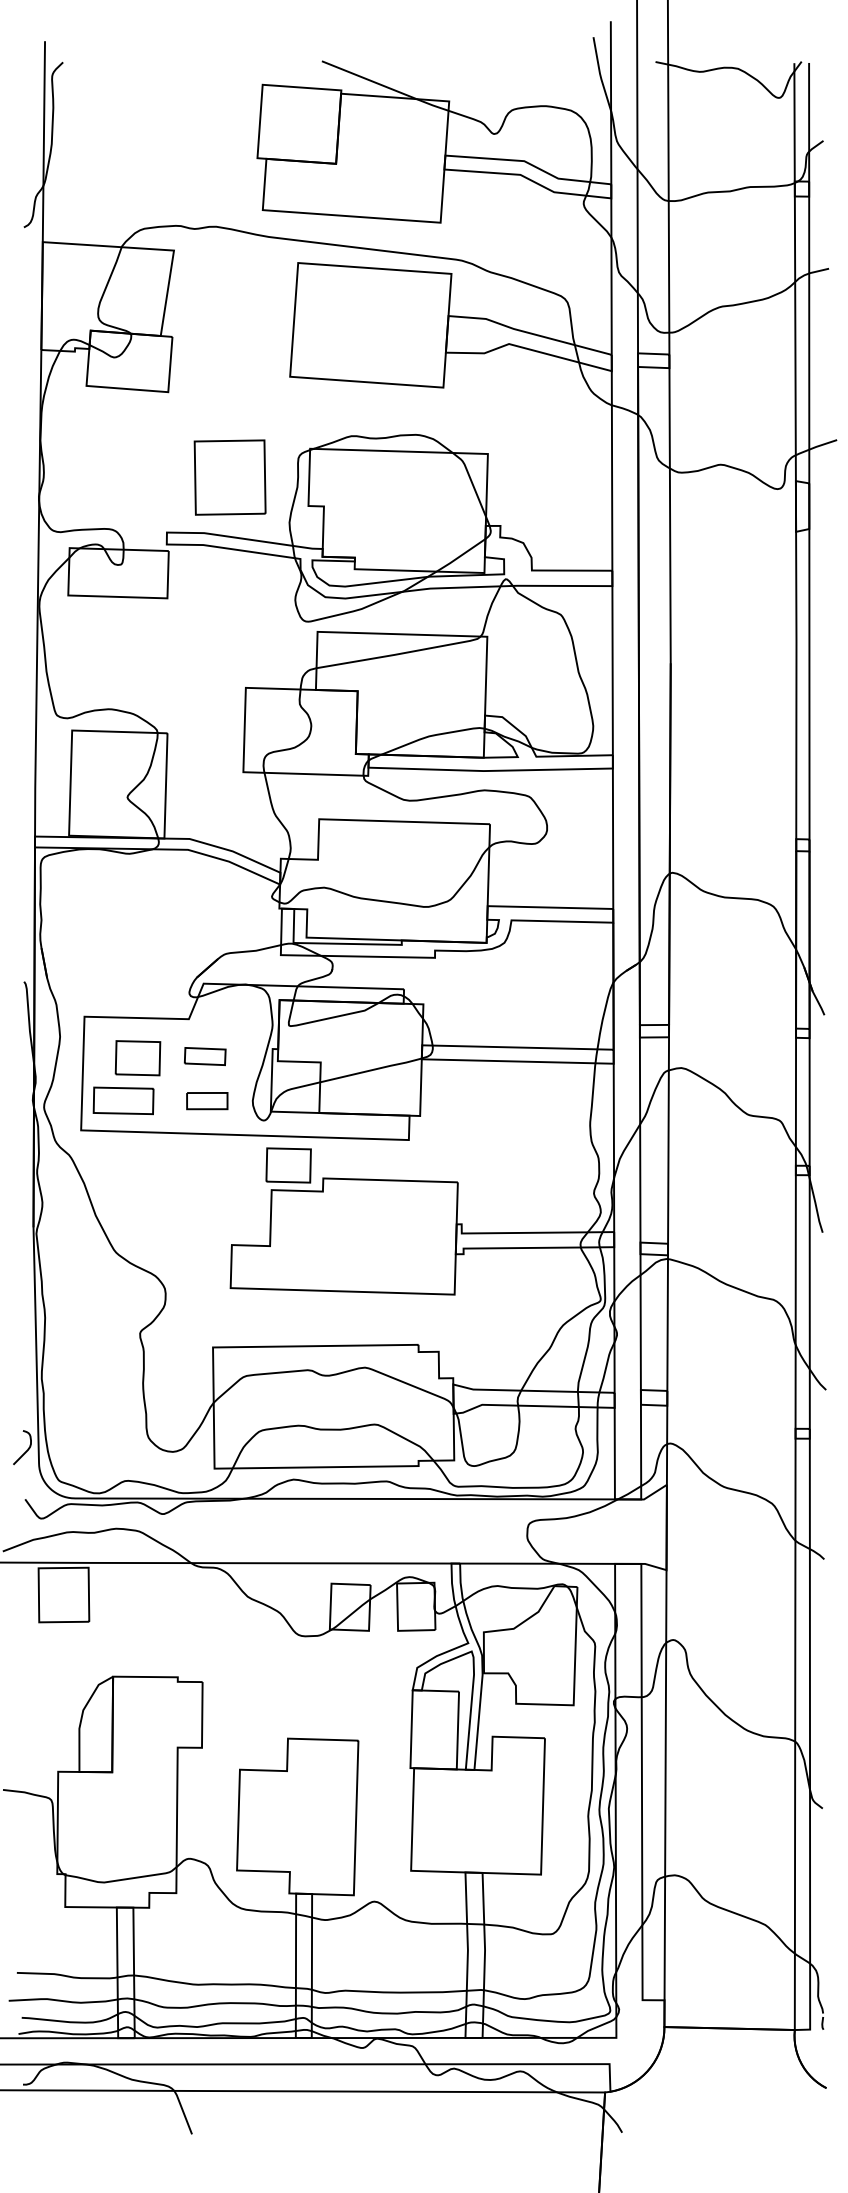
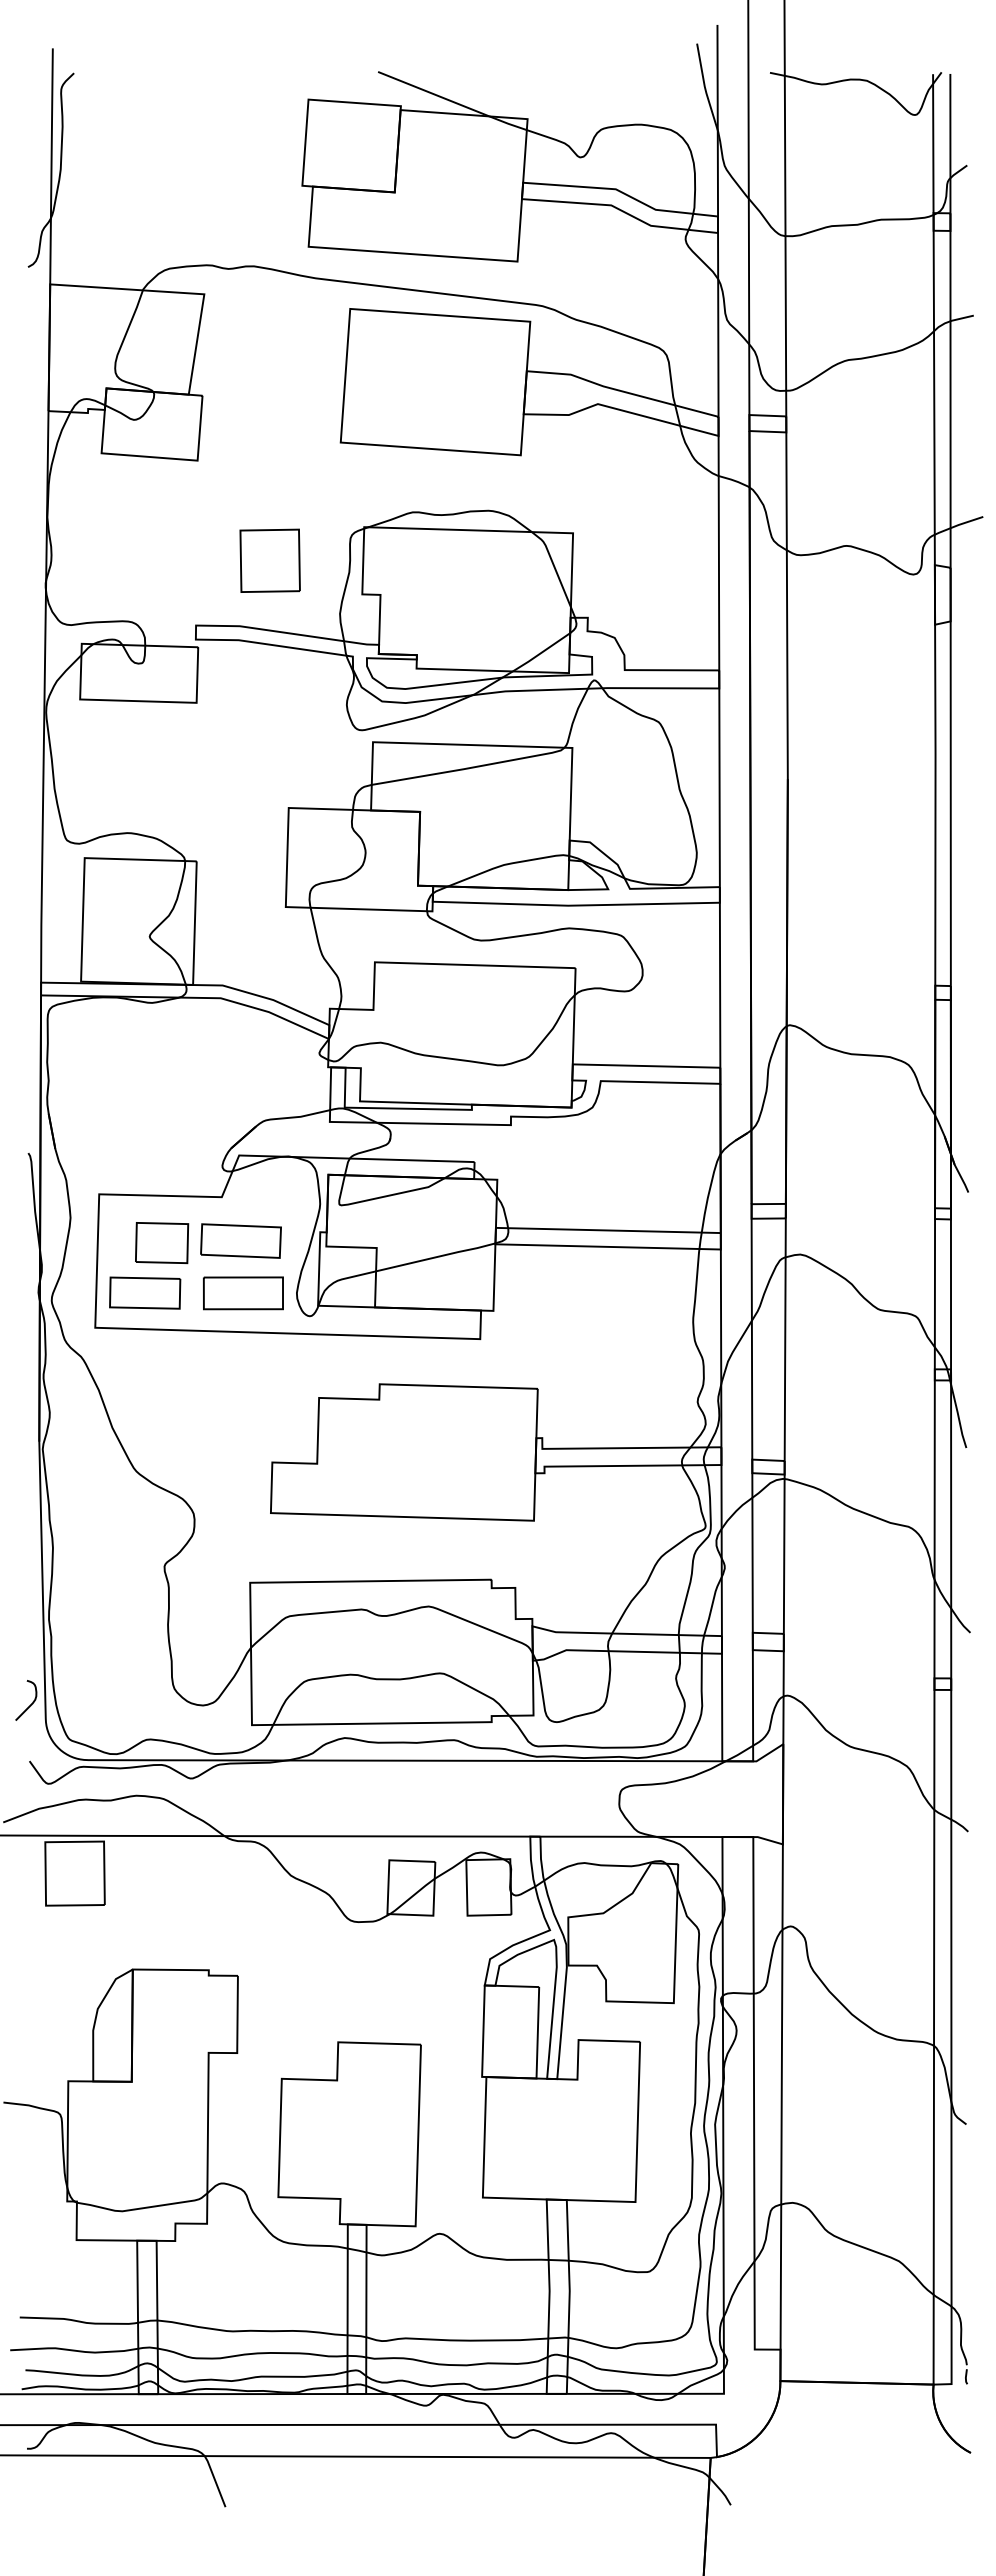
part: (229, 477) -> (269, 560), size x0.71
part: (204, 1056) -> (240, 1240), size x1.67
part: (207, 1101) -> (243, 1293), size x1.67
part: (289, 1165) -> (339, 1369), removed

